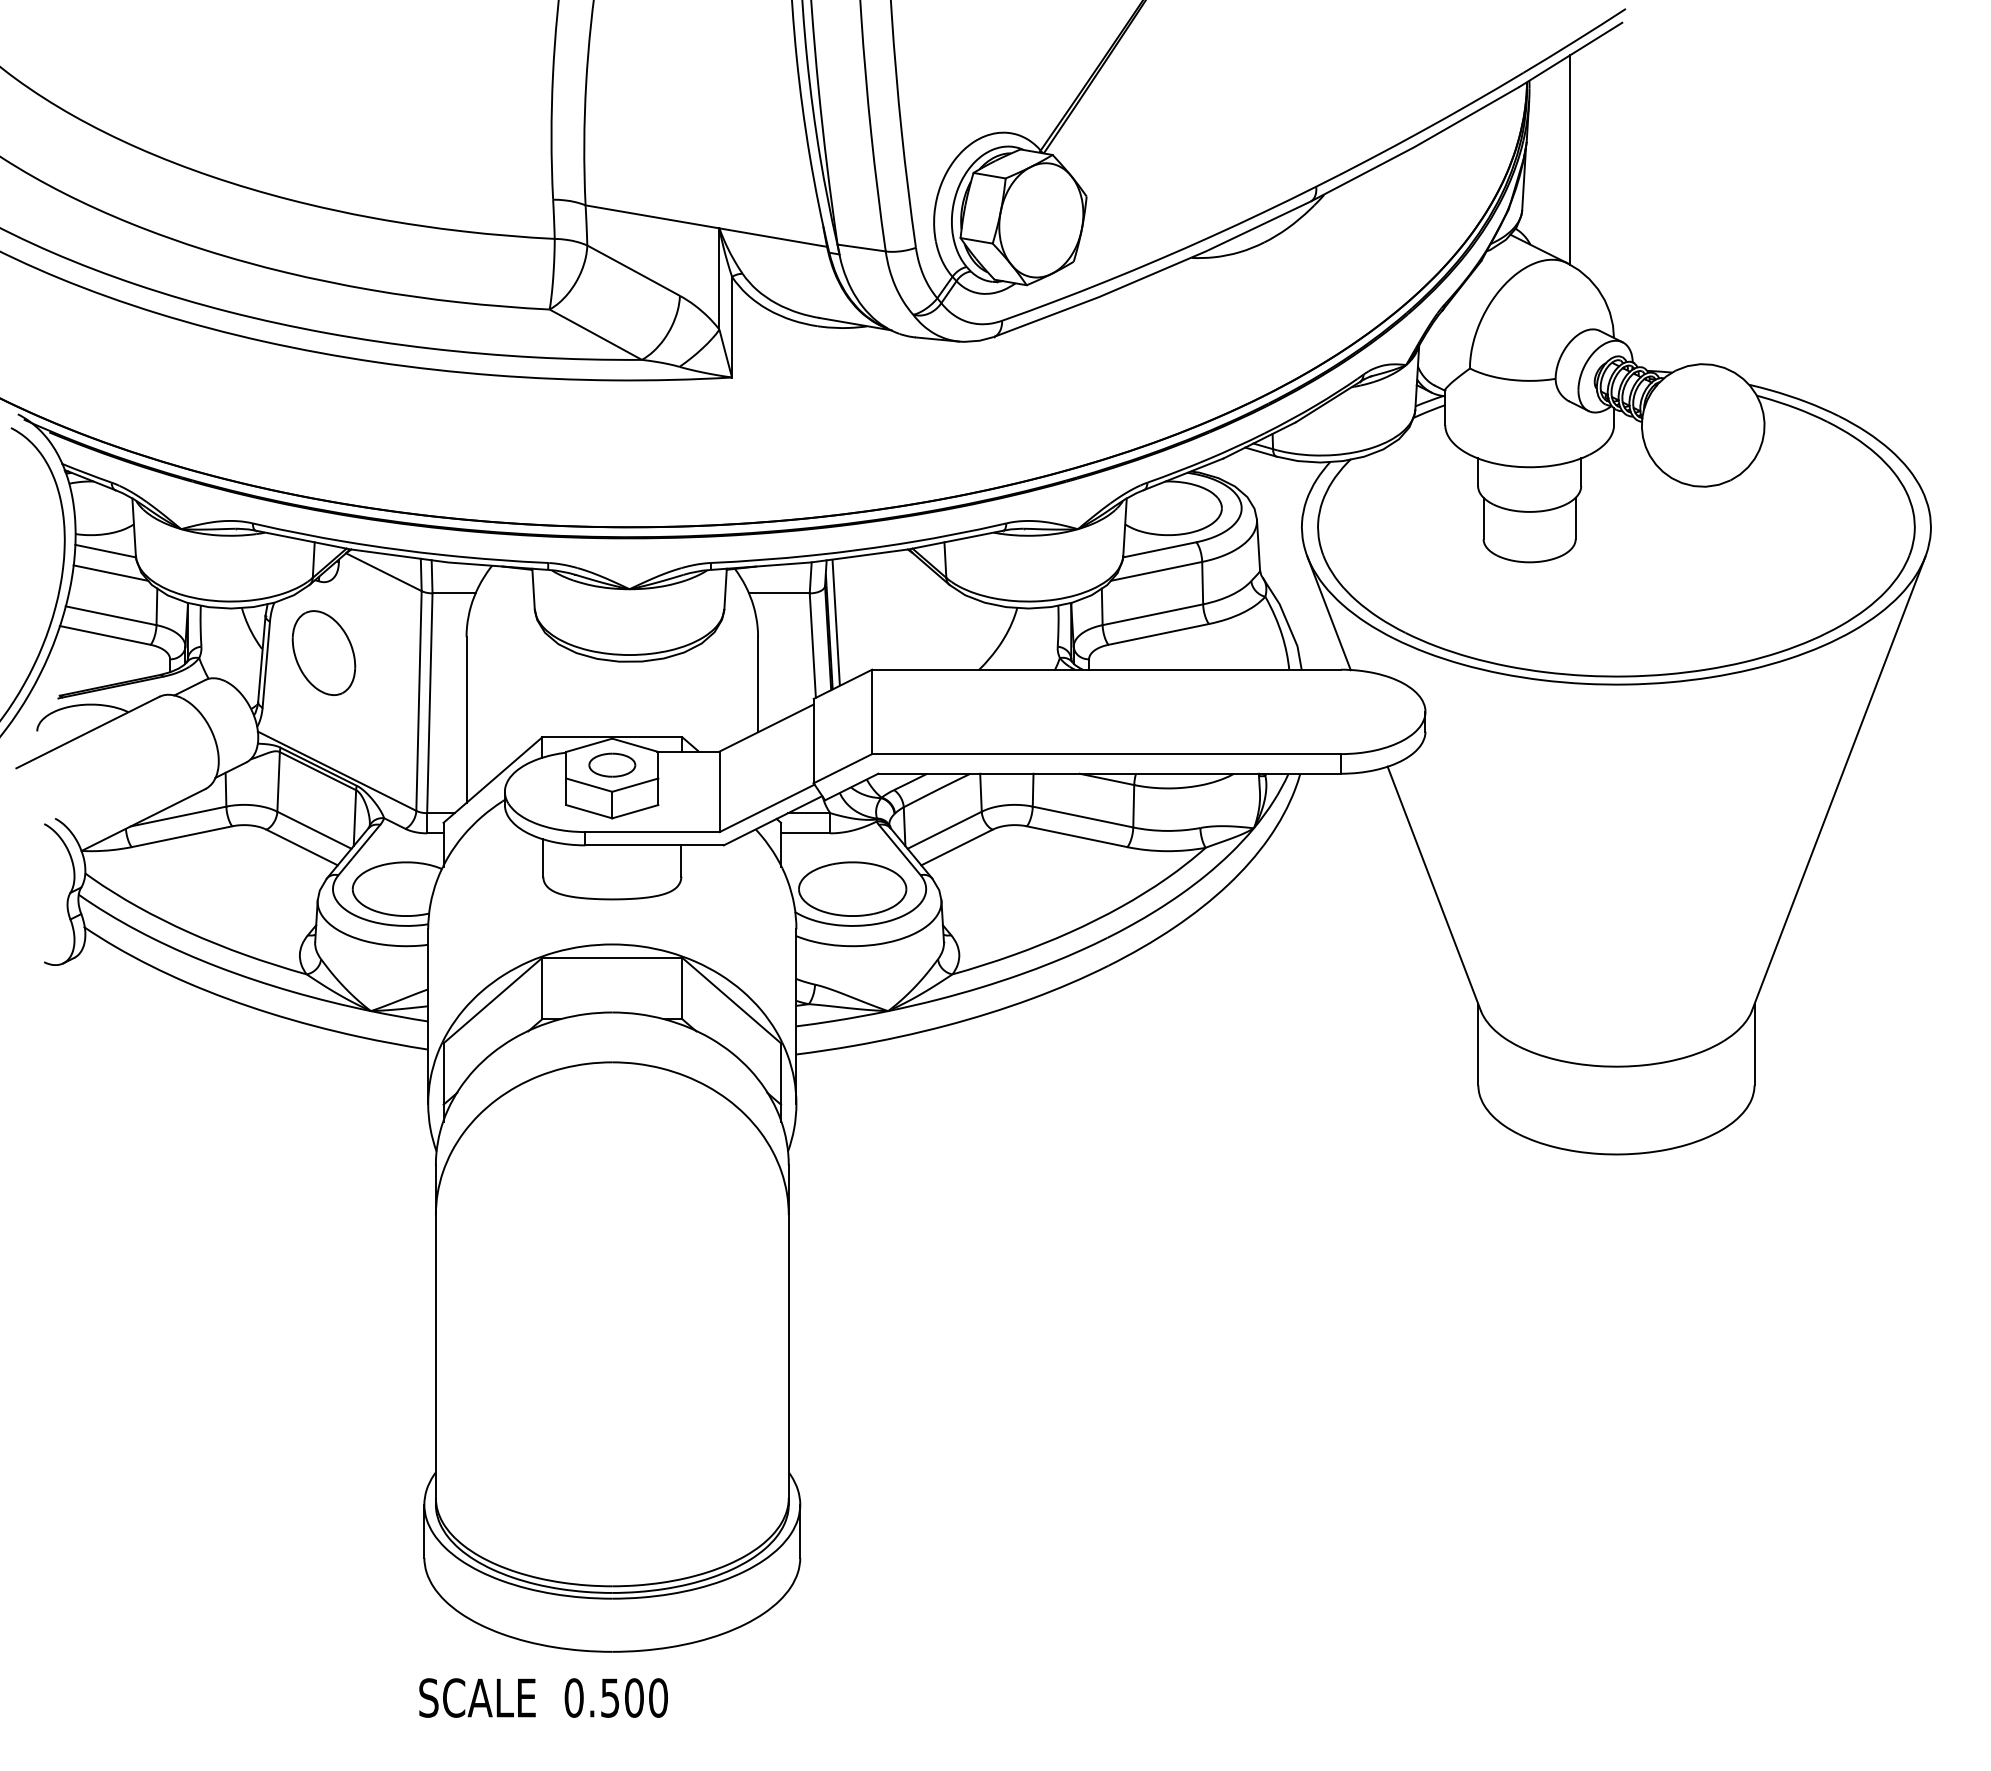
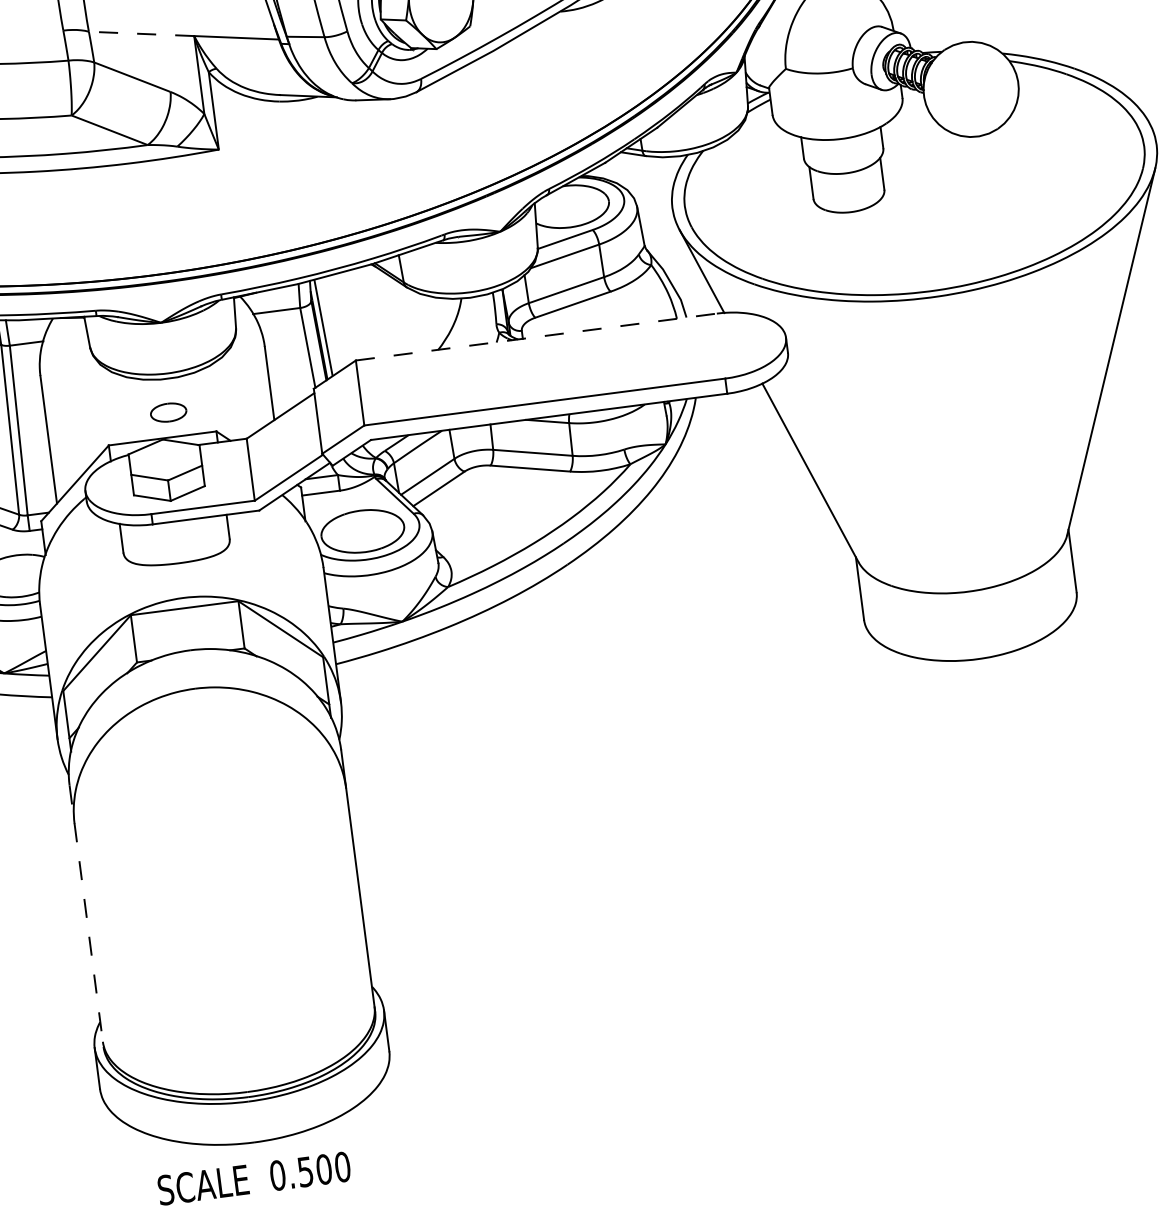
line: (652, 216) -> (141, 33), solid -> dashed
line: (1107, 669) -> (537, 336), solid -> dashed
part: (612, 764) -> (168, 412), moved
line: (435, 1335) -> (86, 916), solid -> dashed
text: (543, 1697) -> (254, 1178), moved

